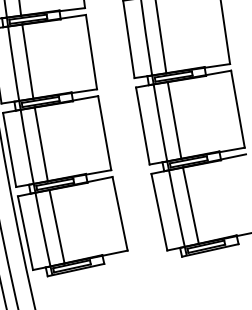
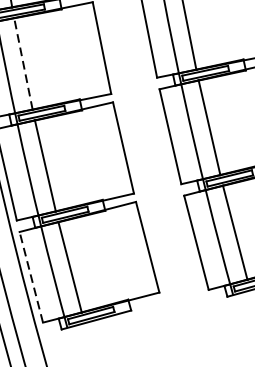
line: (27, 61) -> (23, 63), solid -> dashed
line: (25, 233) -> (31, 277), solid -> dashed

